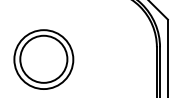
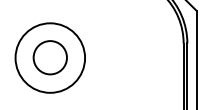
circle: (43, 58) -> (49, 56), size x0.6

